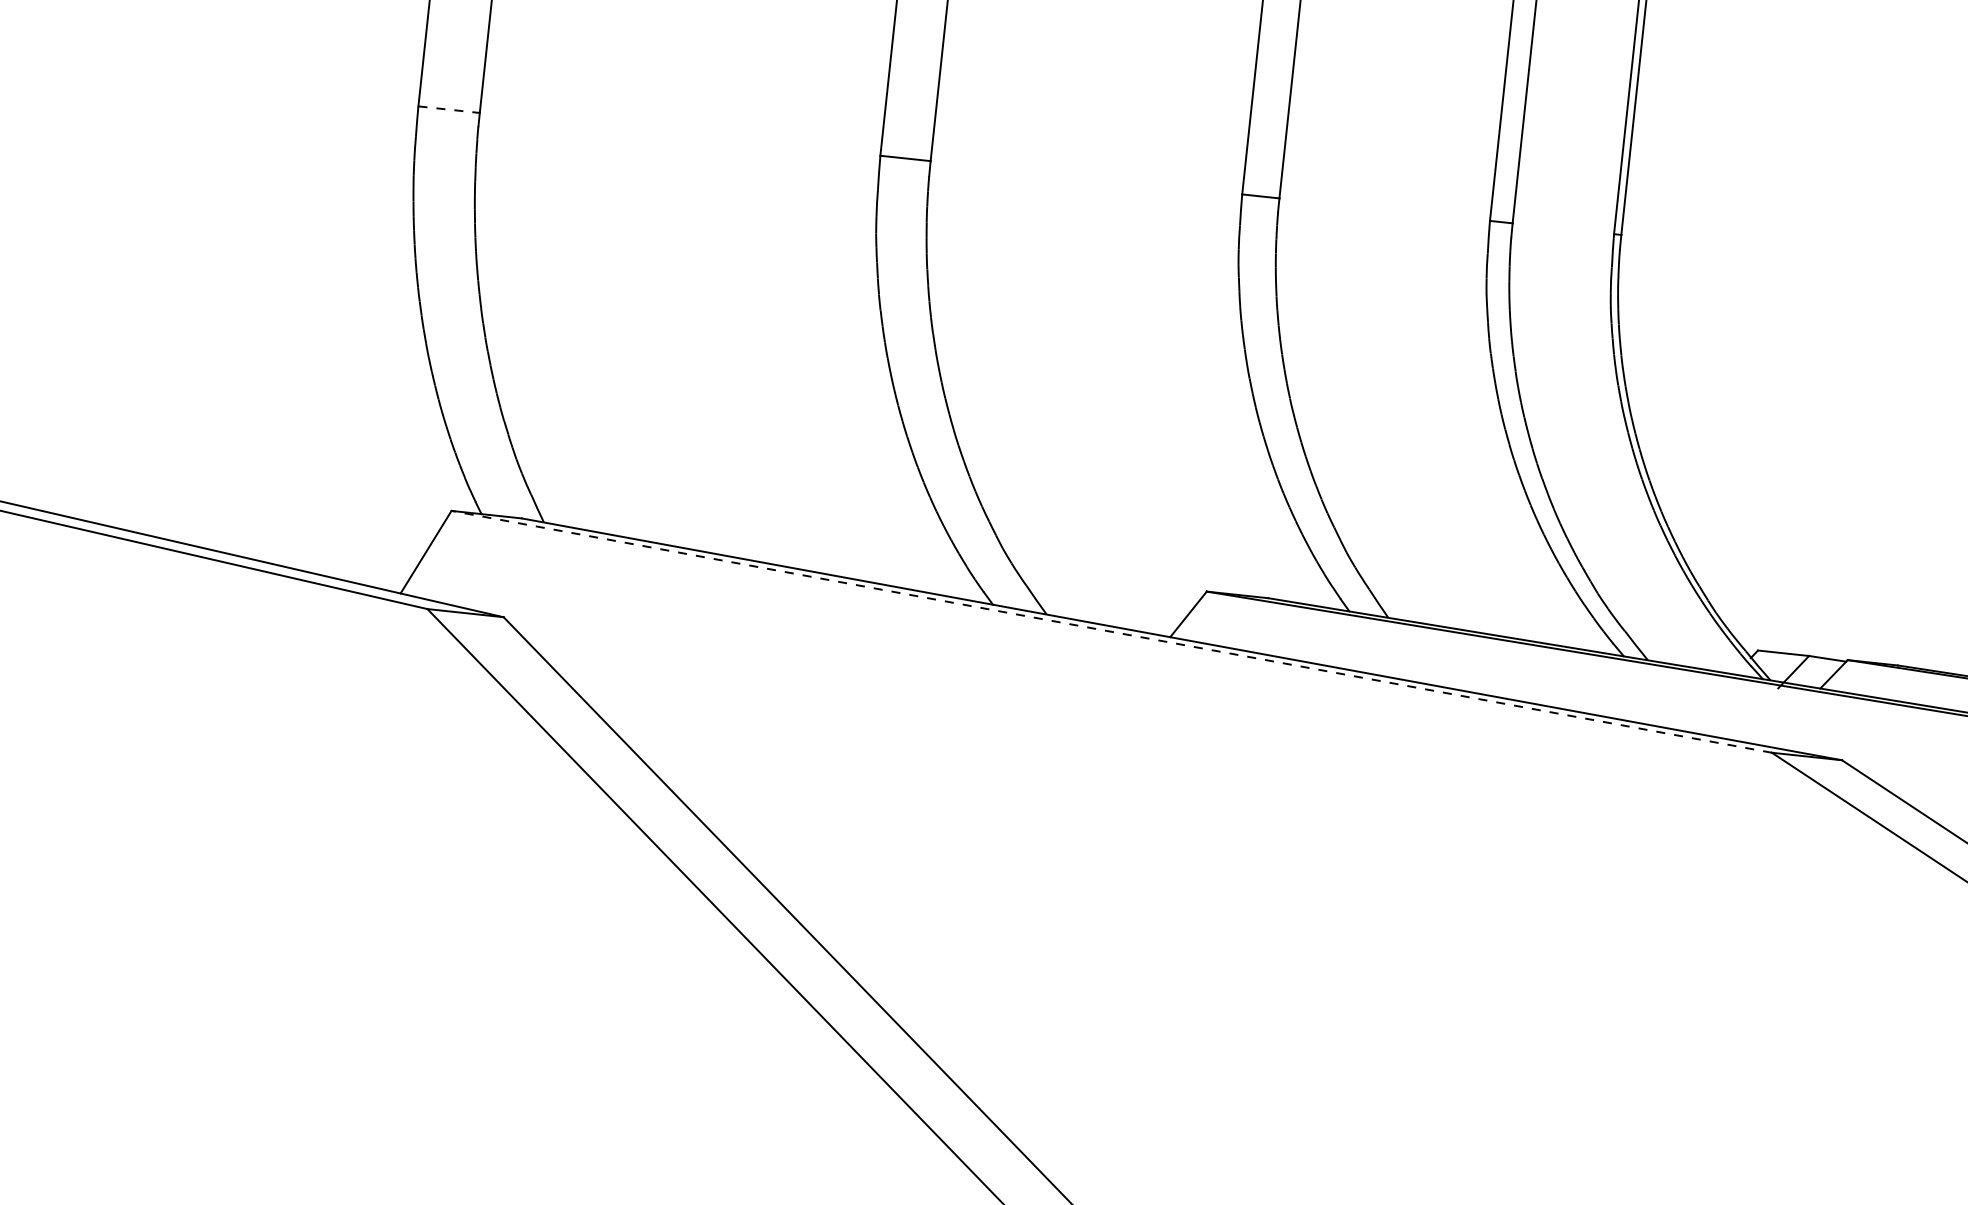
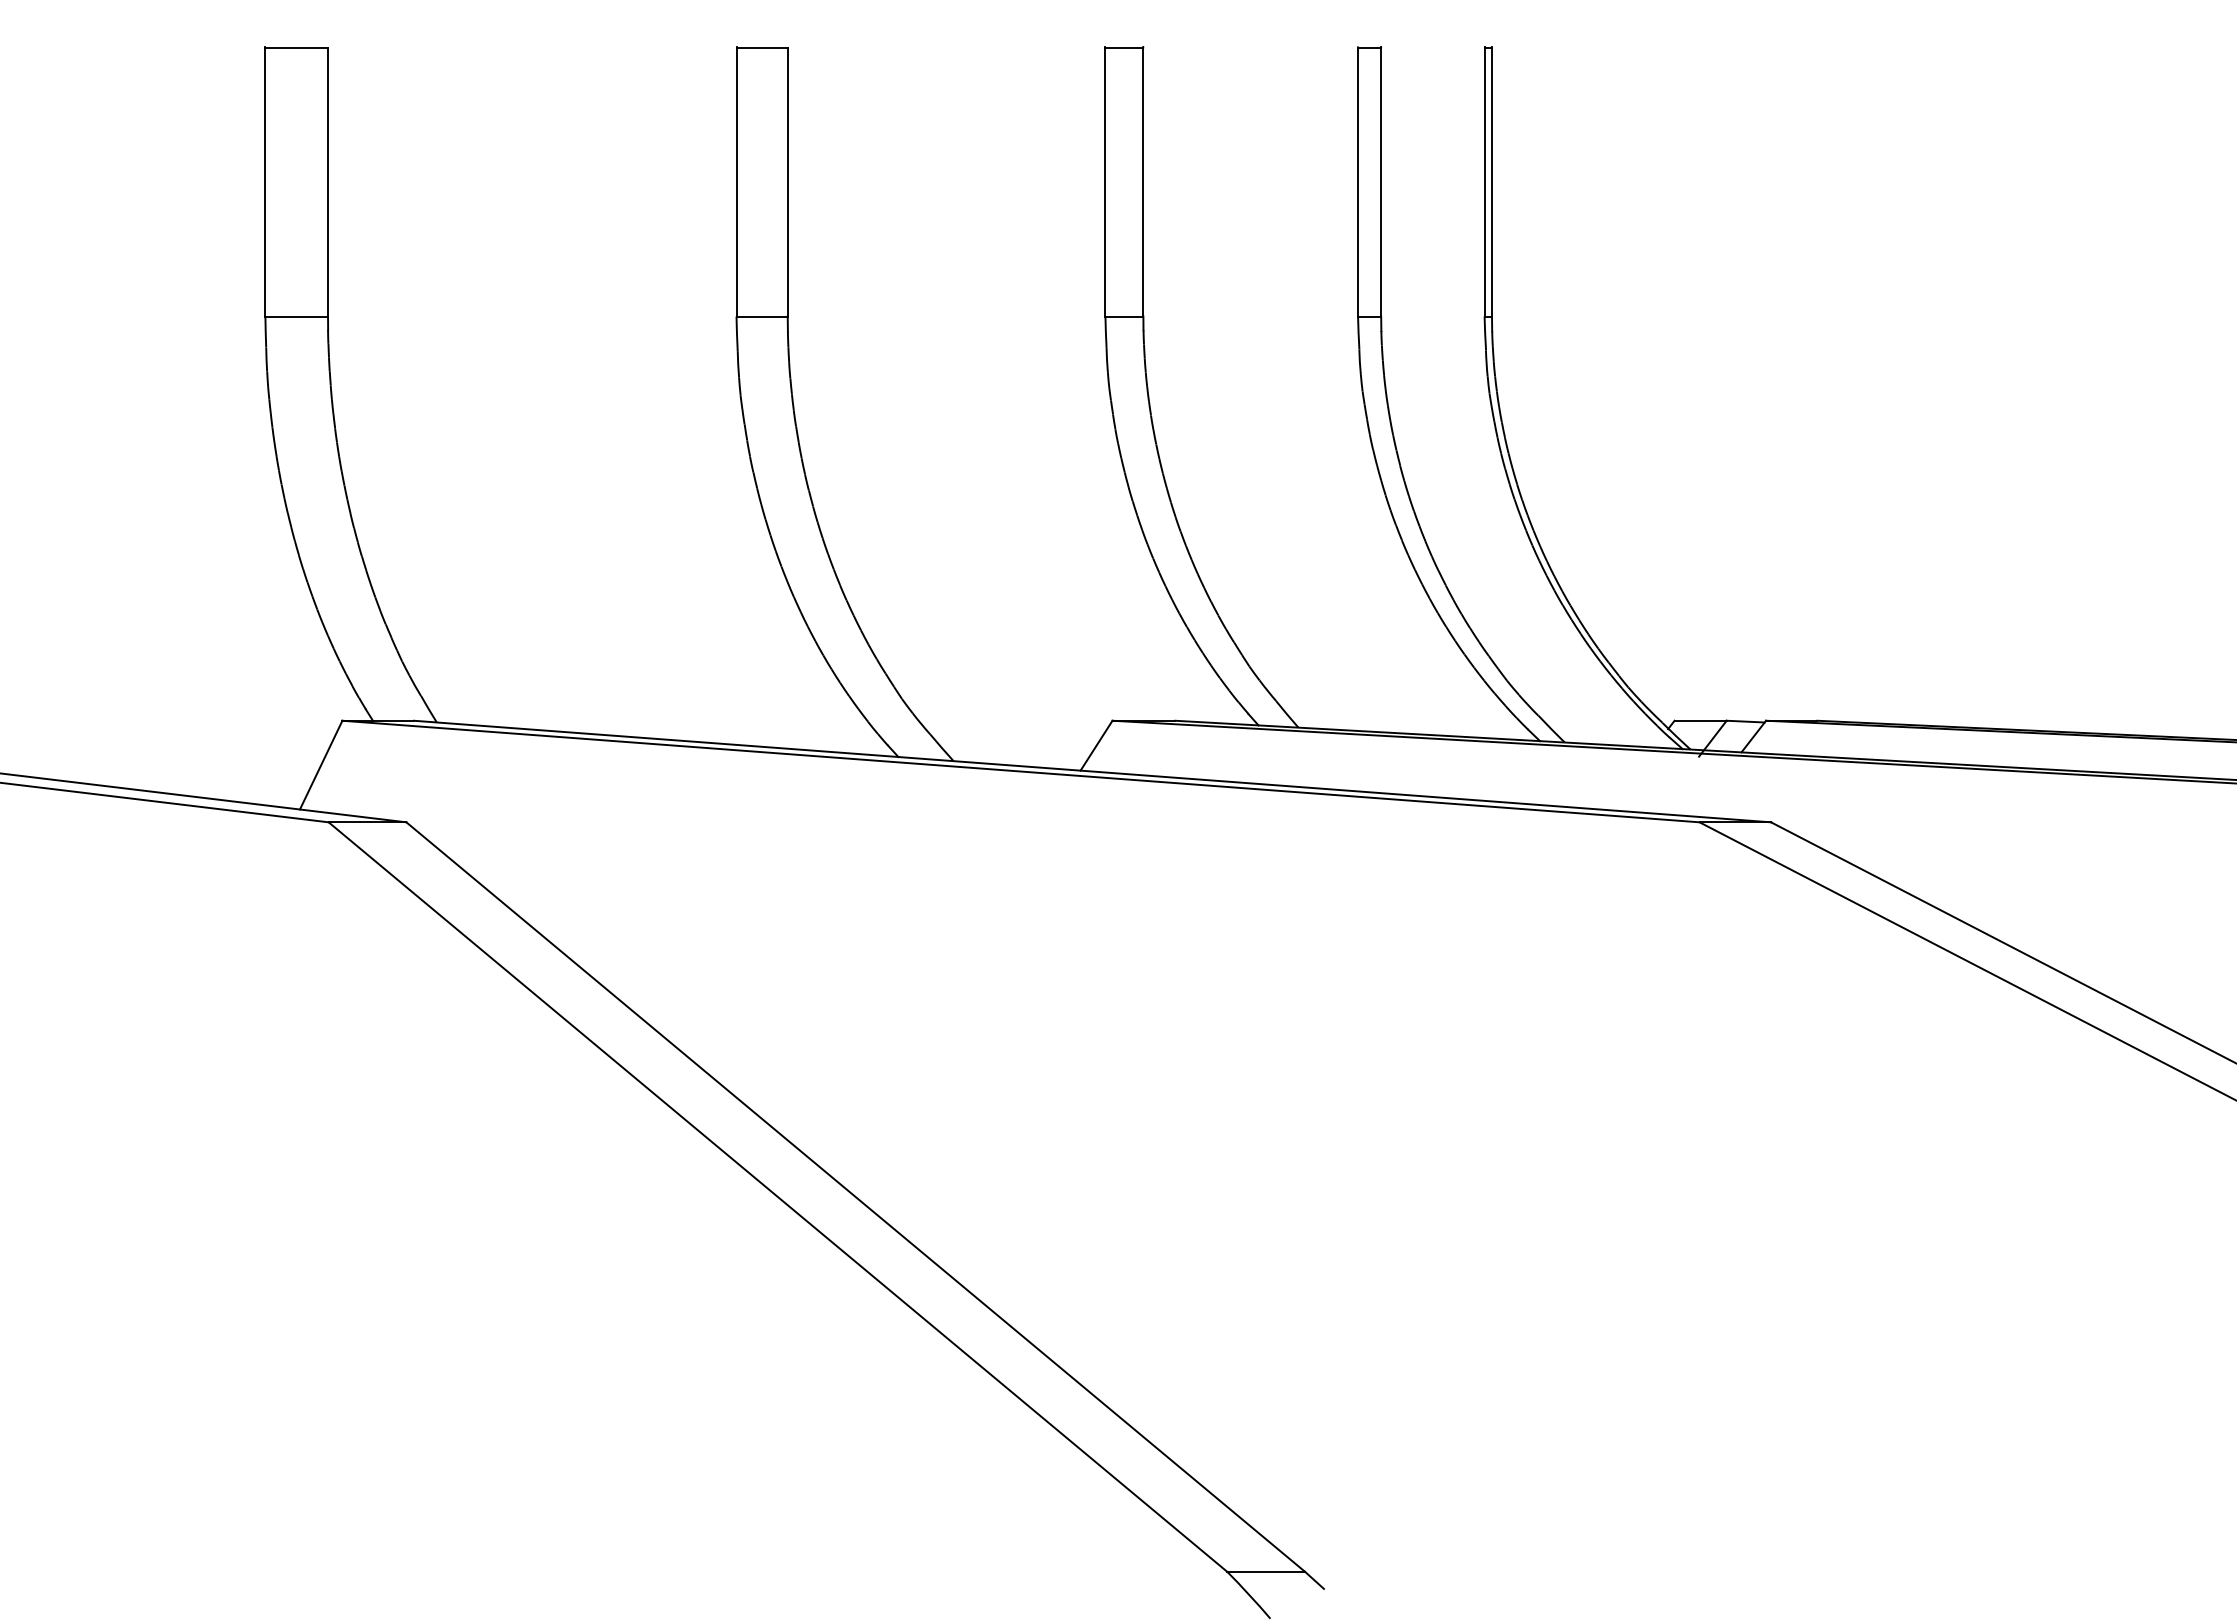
line: (449, 109) -> (297, 316), dashed -> solid
line: (1111, 631) -> (1020, 771), dashed -> solid

